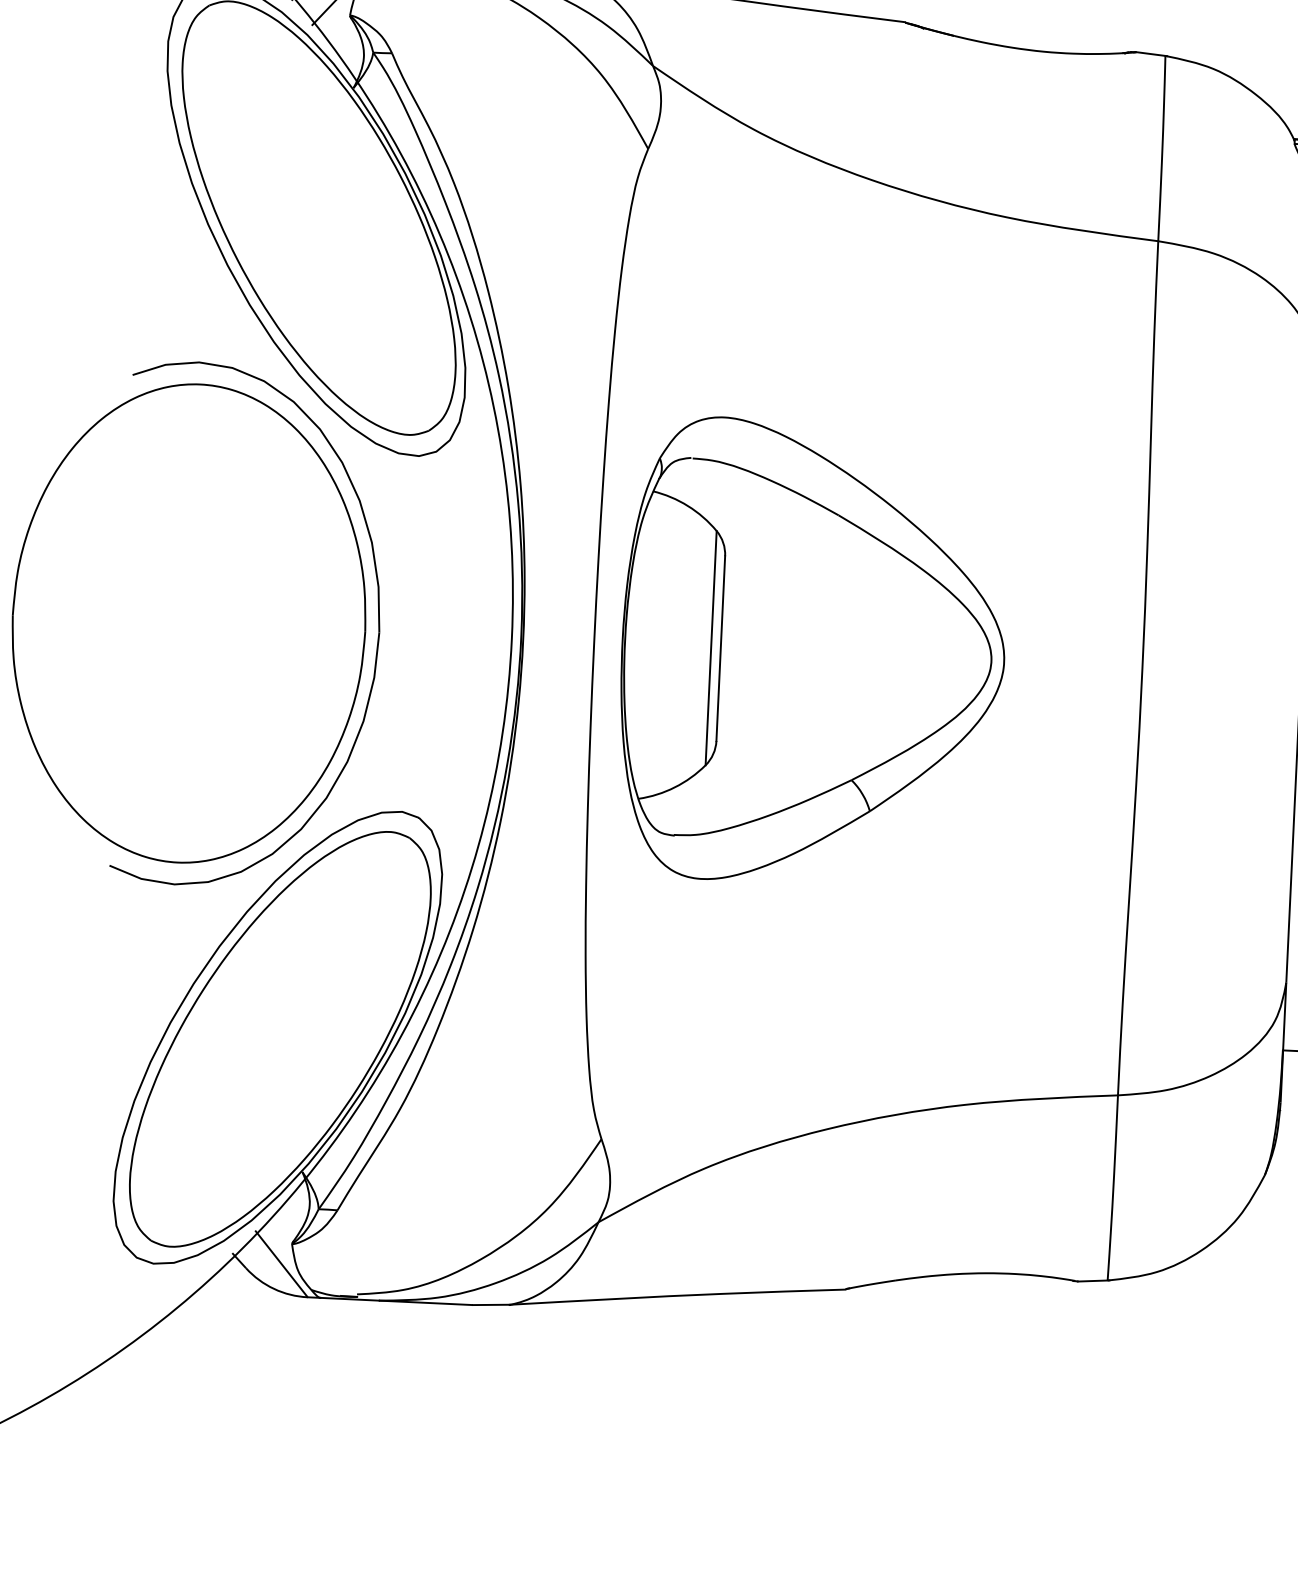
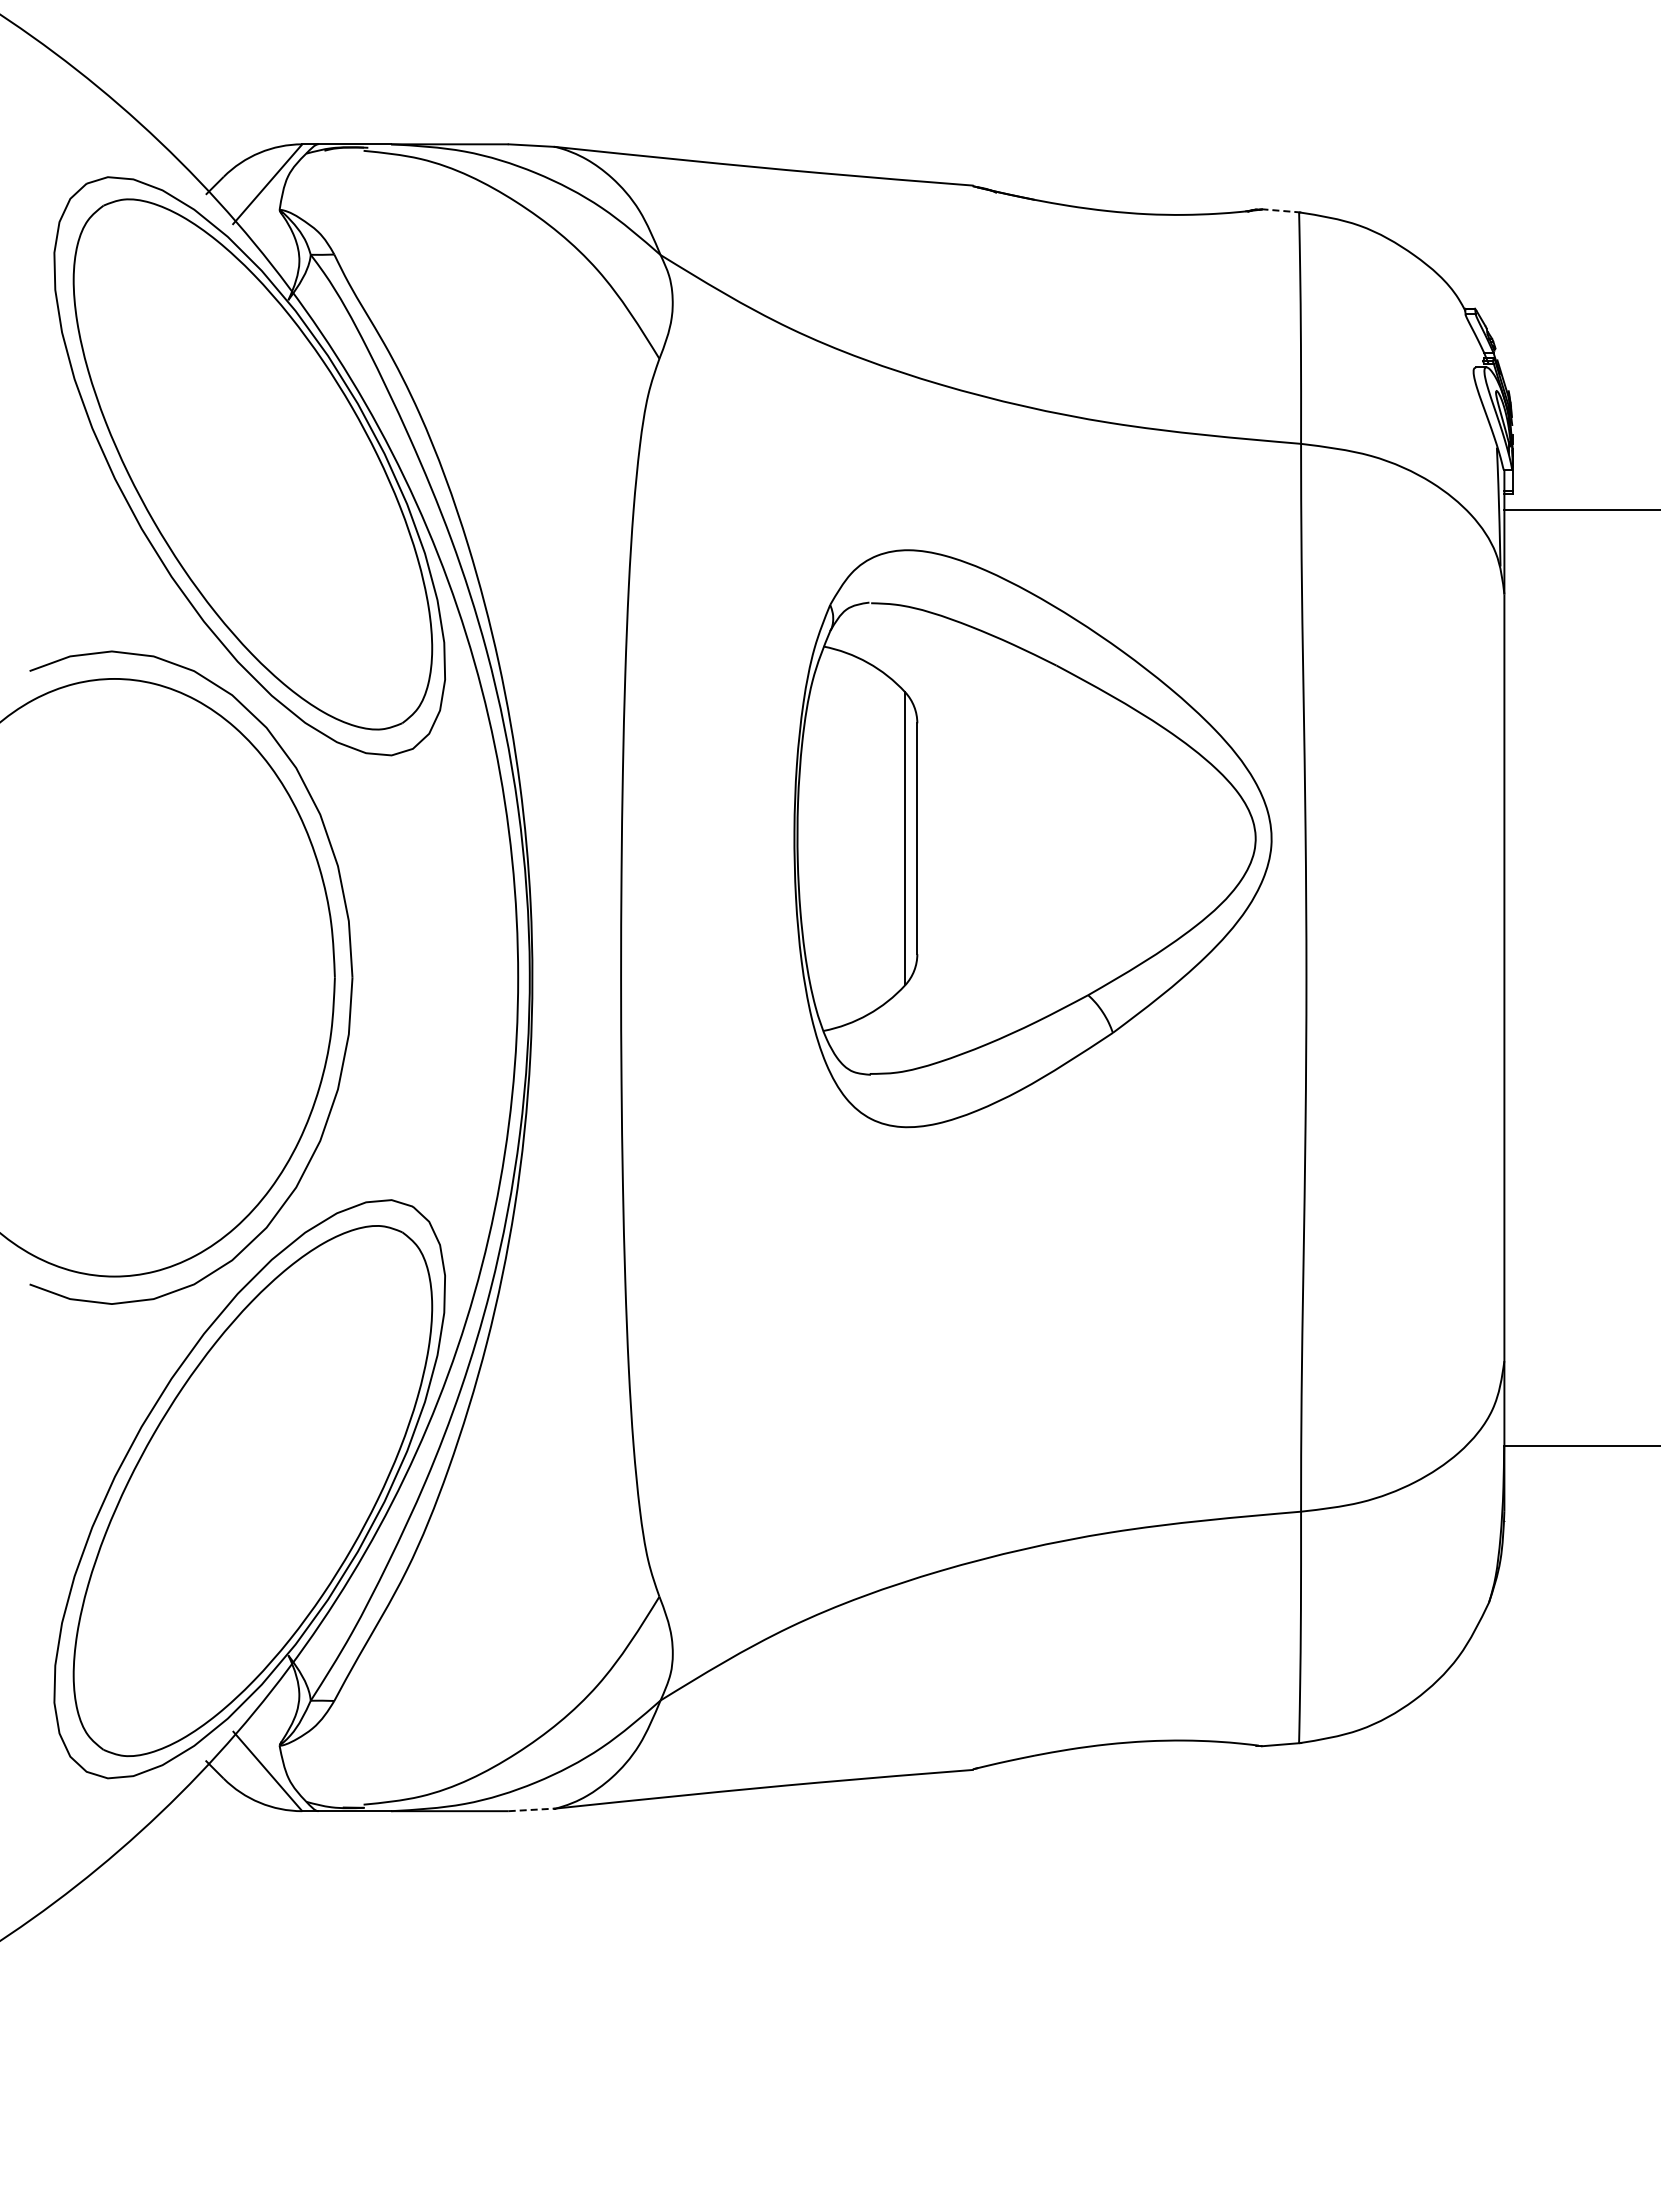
line: (1151, 53) -> (1281, 210), solid -> dashed
part: (812, 652) -> (1032, 838), moved
line: (491, 1304) -> (532, 1809), solid -> dashed

